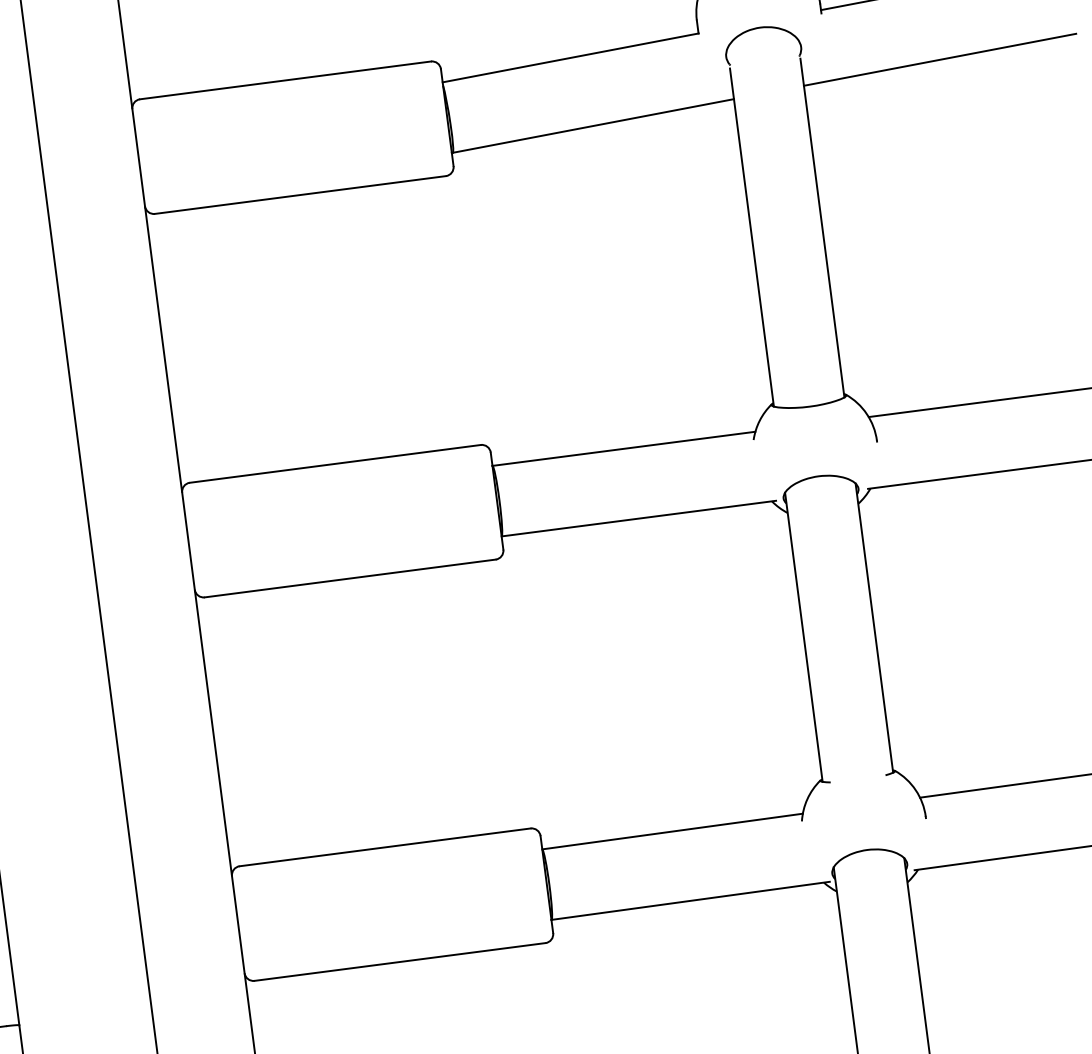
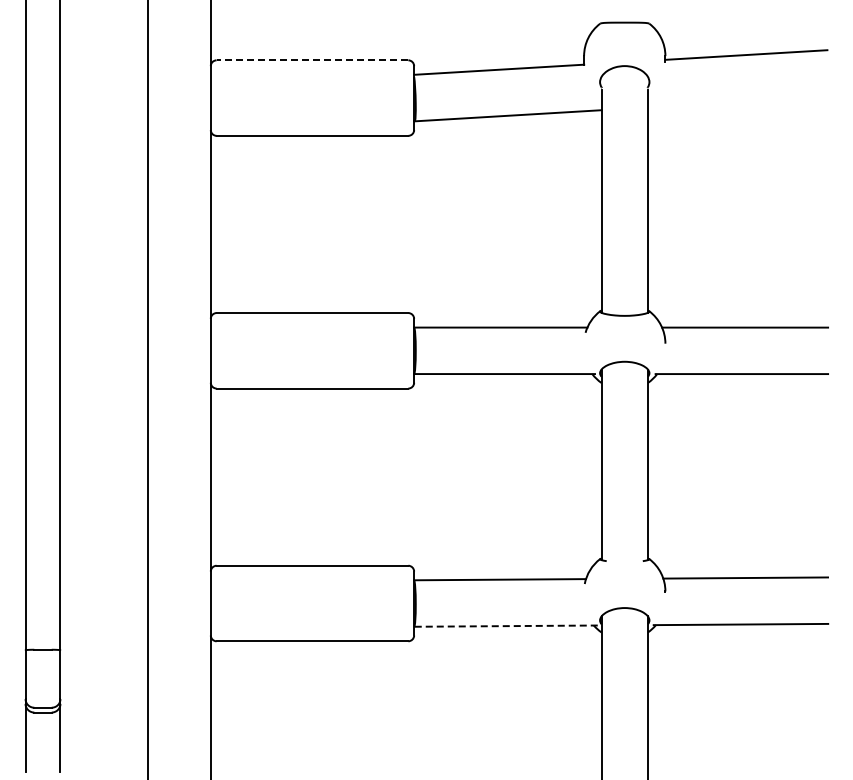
line: (940, 58) -> (738, 101), removed
line: (285, 80) -> (312, 60), solid -> dashed
line: (690, 901) -> (505, 626), solid -> dashed

